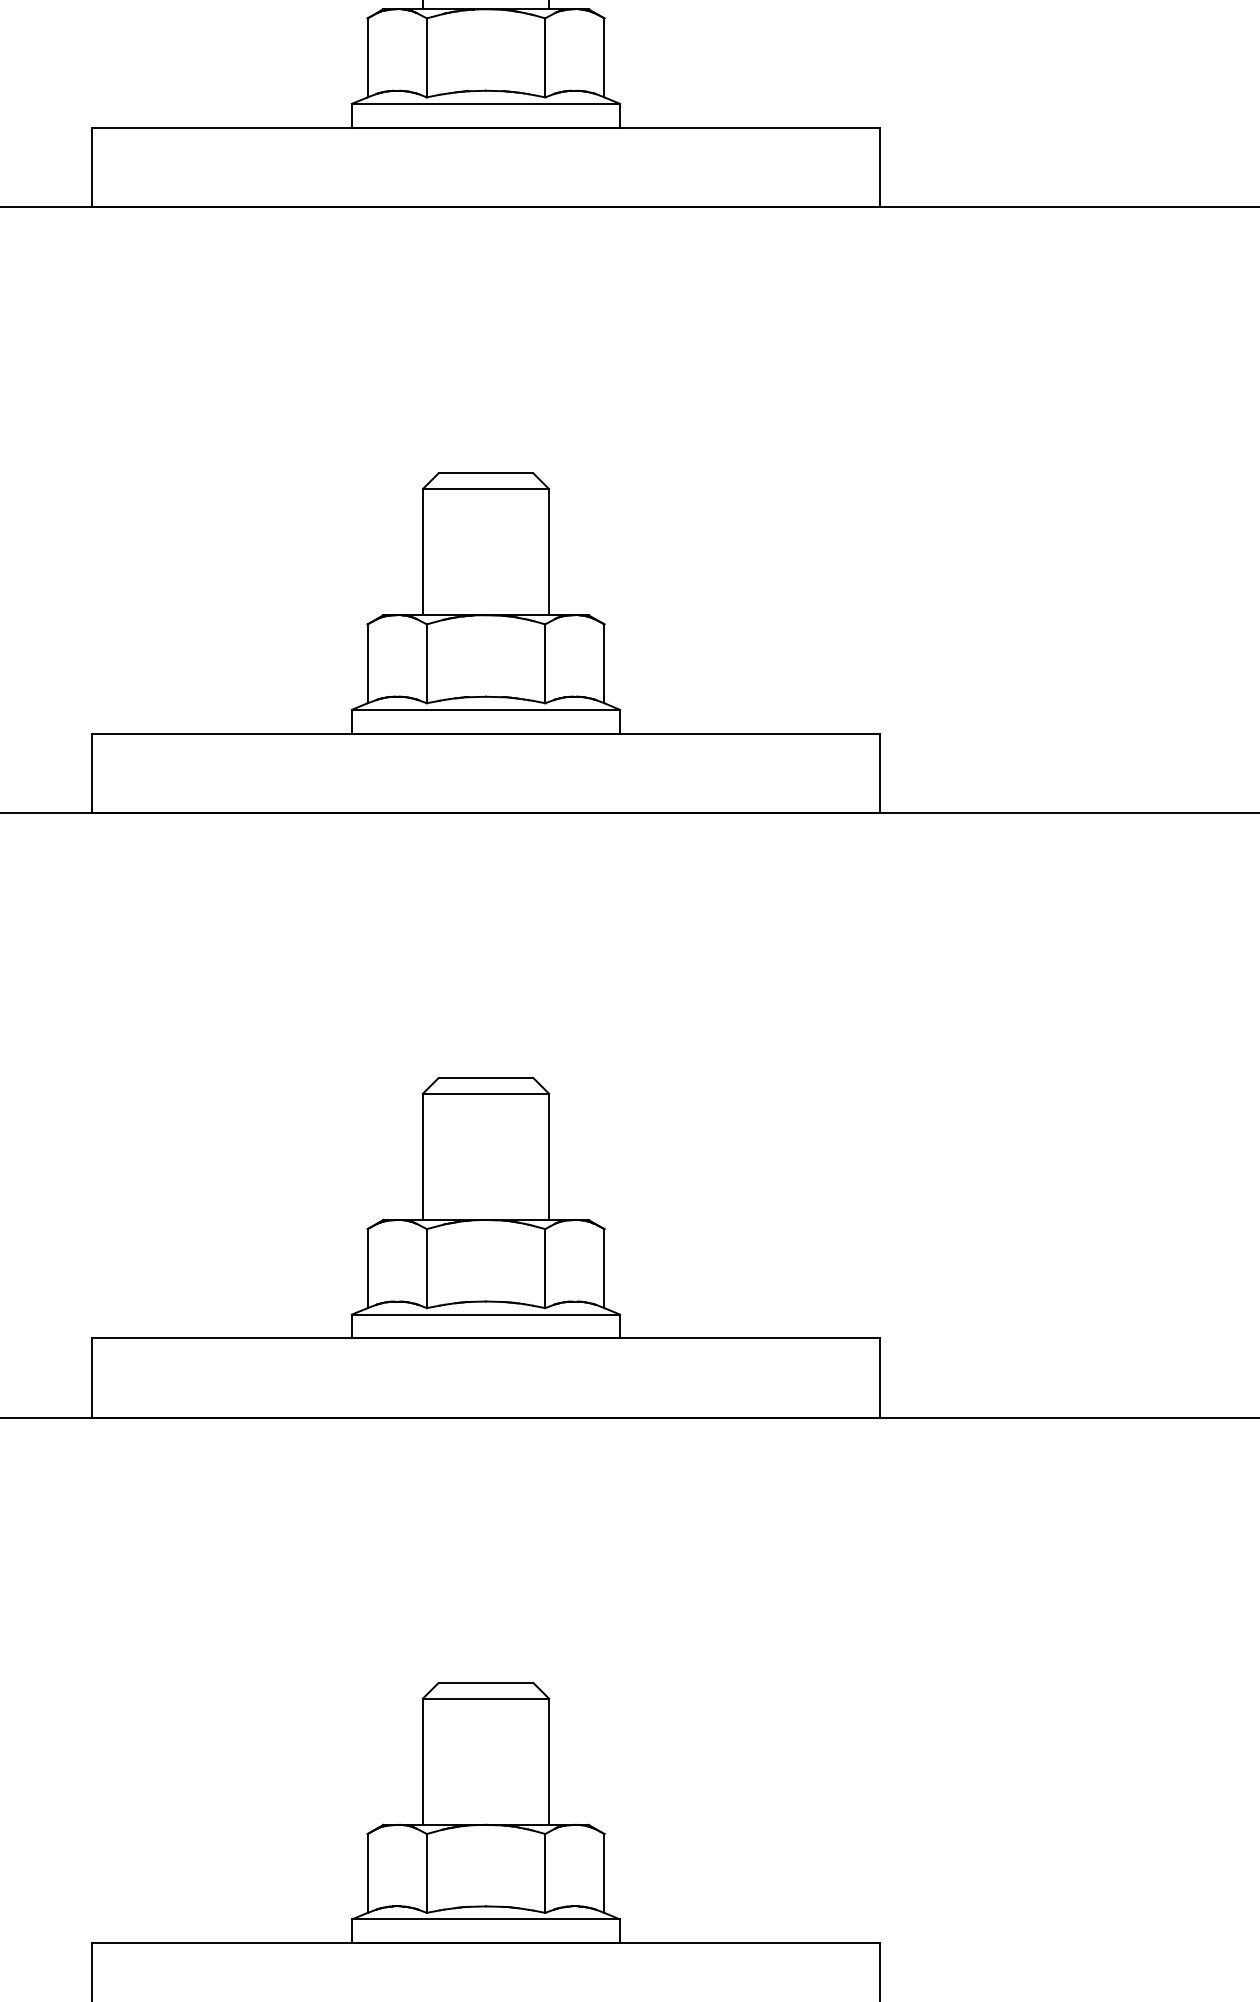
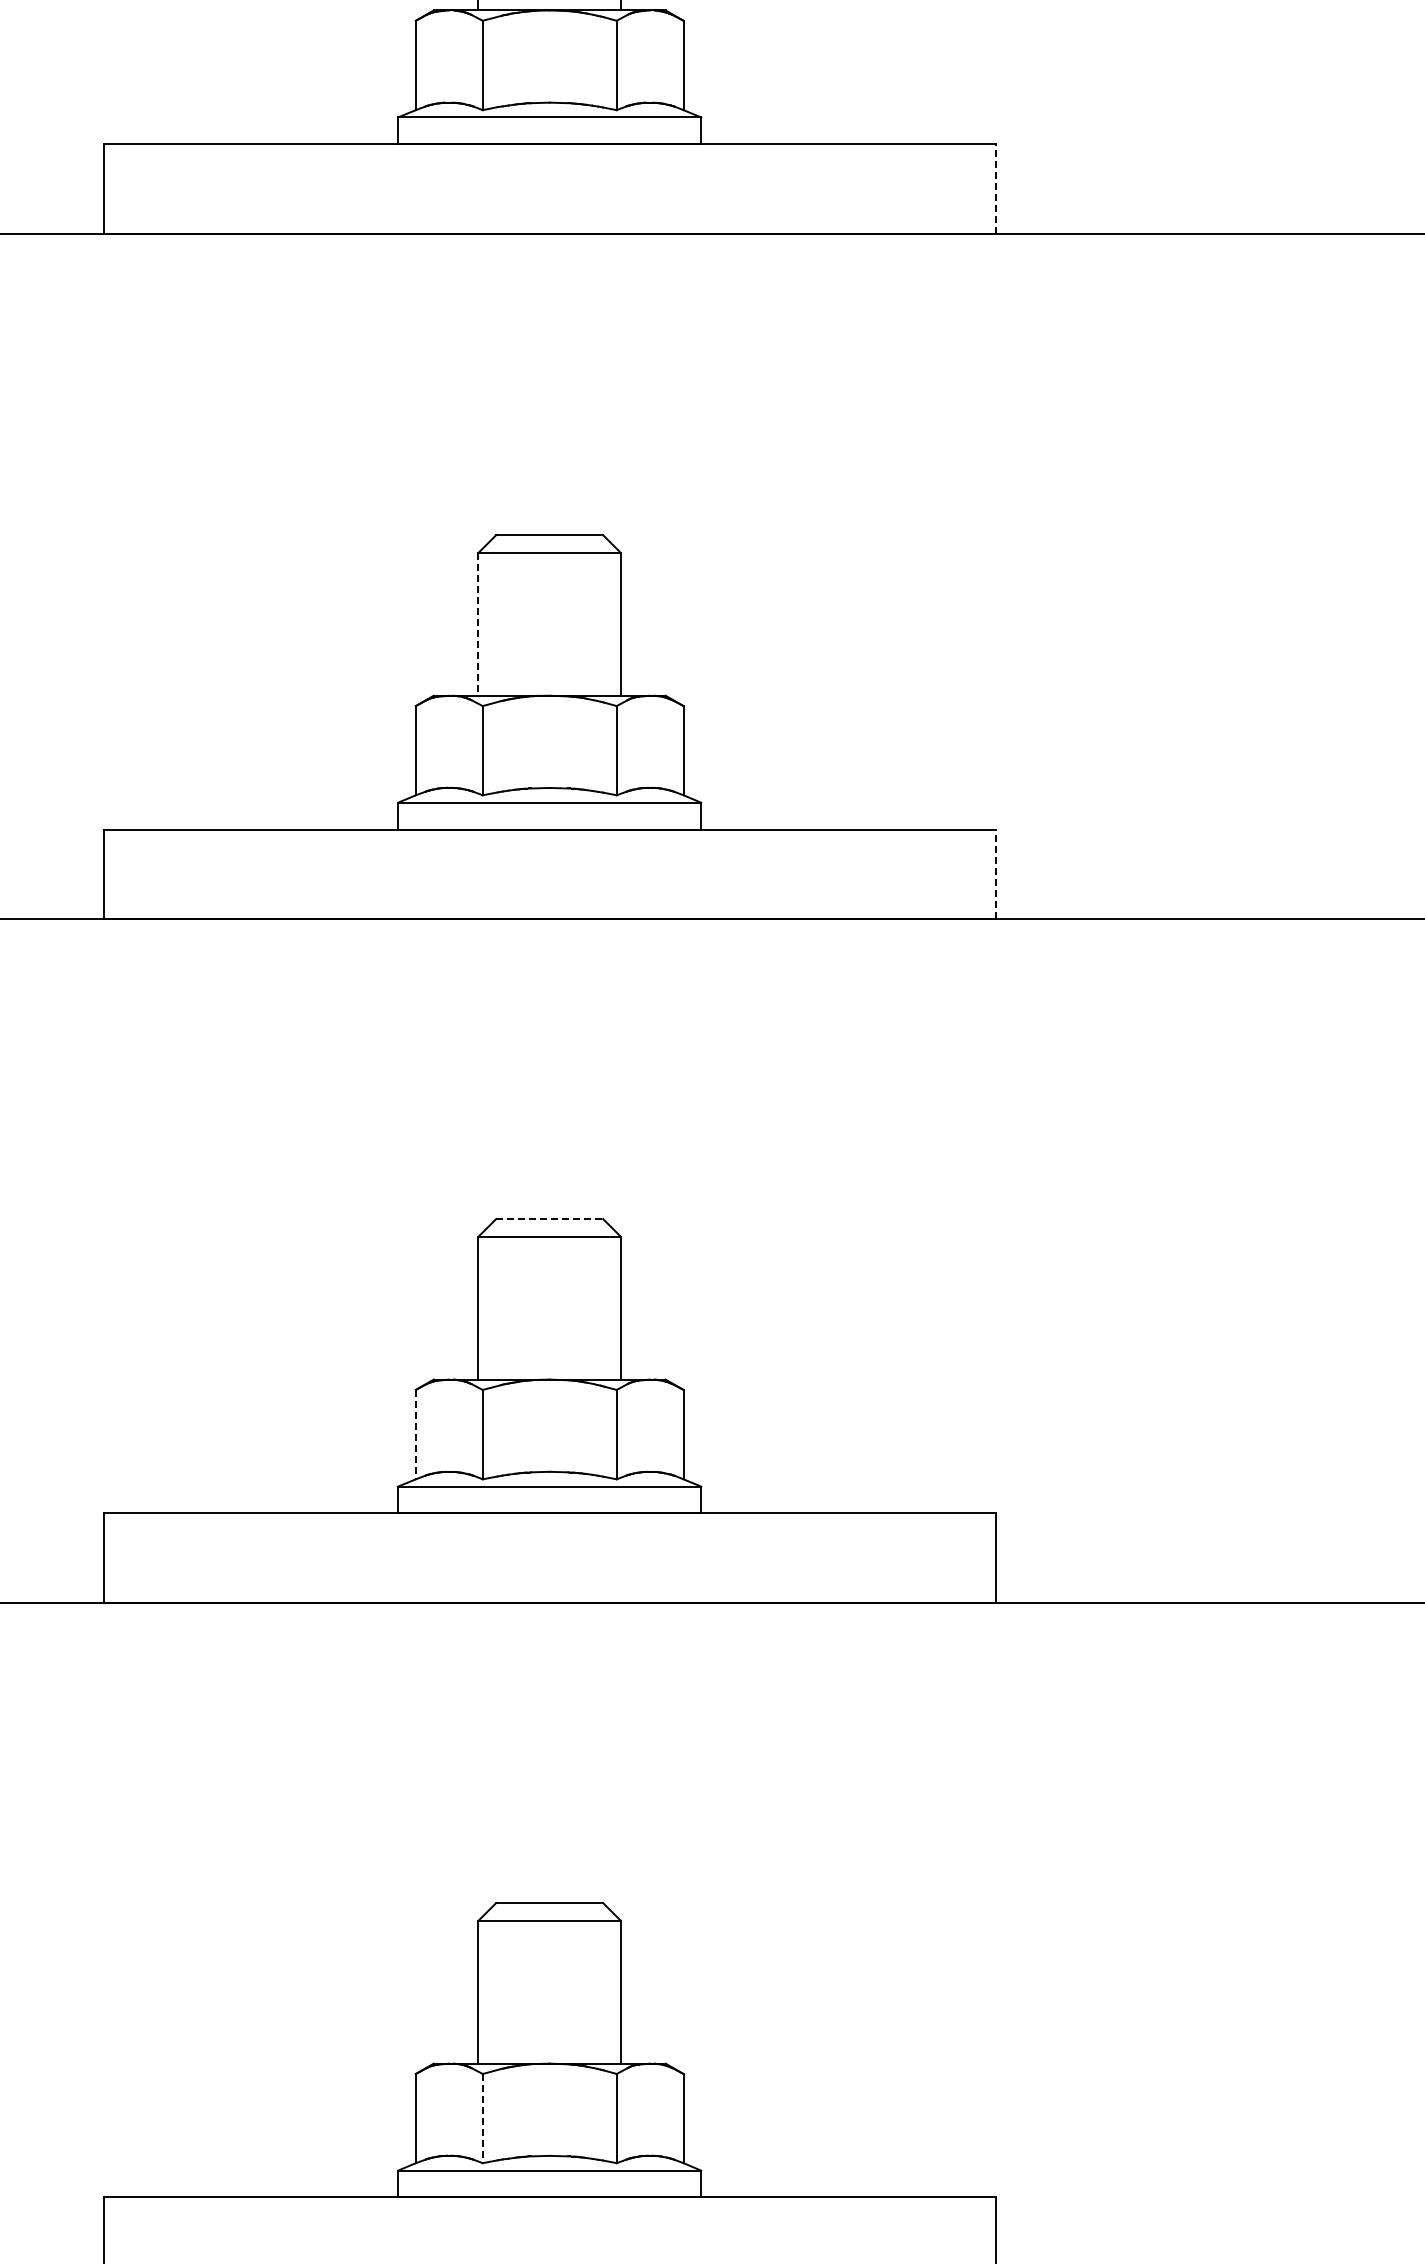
line: (880, 167) -> (995, 189), solid -> dashed
line: (423, 552) -> (478, 624), solid -> dashed
line: (880, 773) -> (995, 874), solid -> dashed
line: (485, 1078) -> (549, 1219), solid -> dashed
line: (367, 1268) -> (415, 1434), solid -> dashed
line: (426, 1873) -> (482, 2118), solid -> dashed

